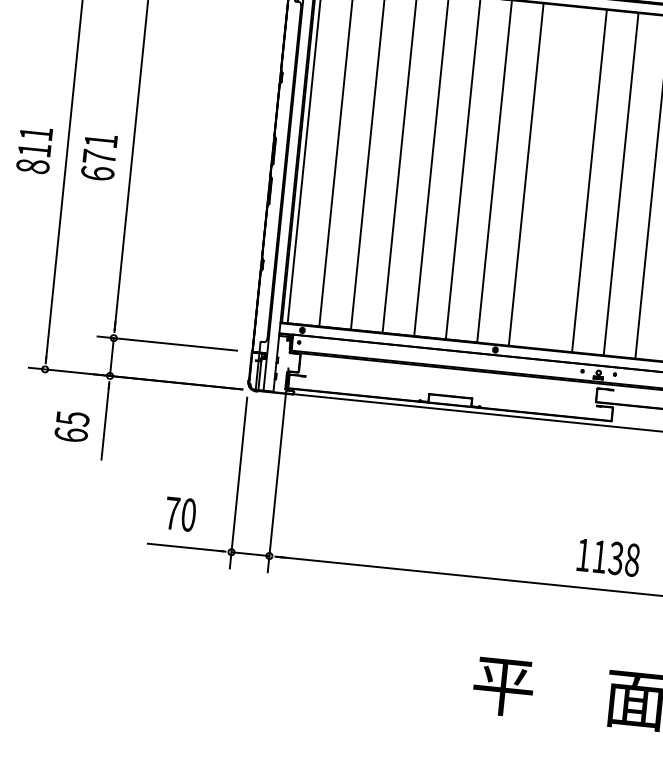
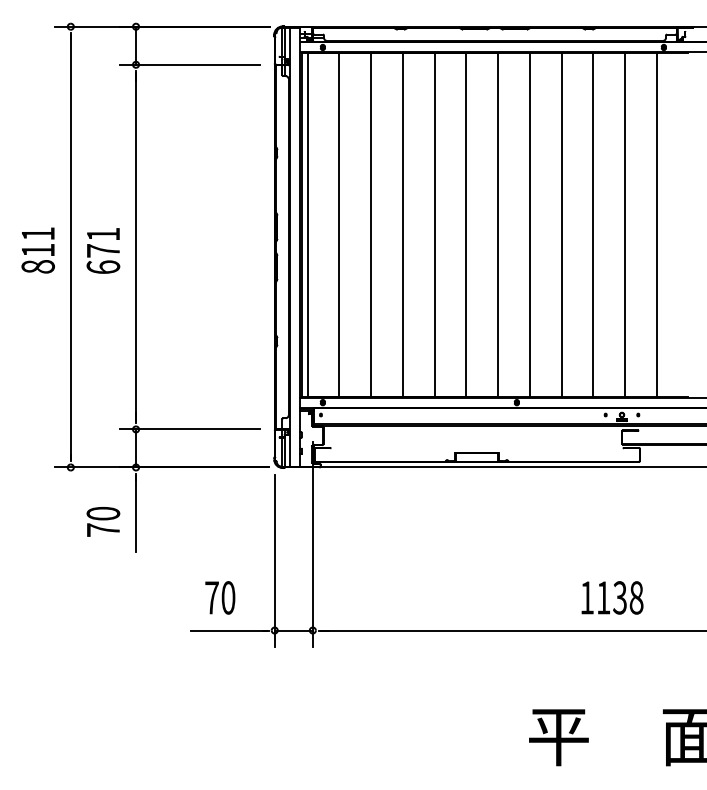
line: (557, 178) -> (561, 225), added
text: (72, 426) -> (103, 521), 65 -> 70
text: (608, 557) -> (612, 597), moved

